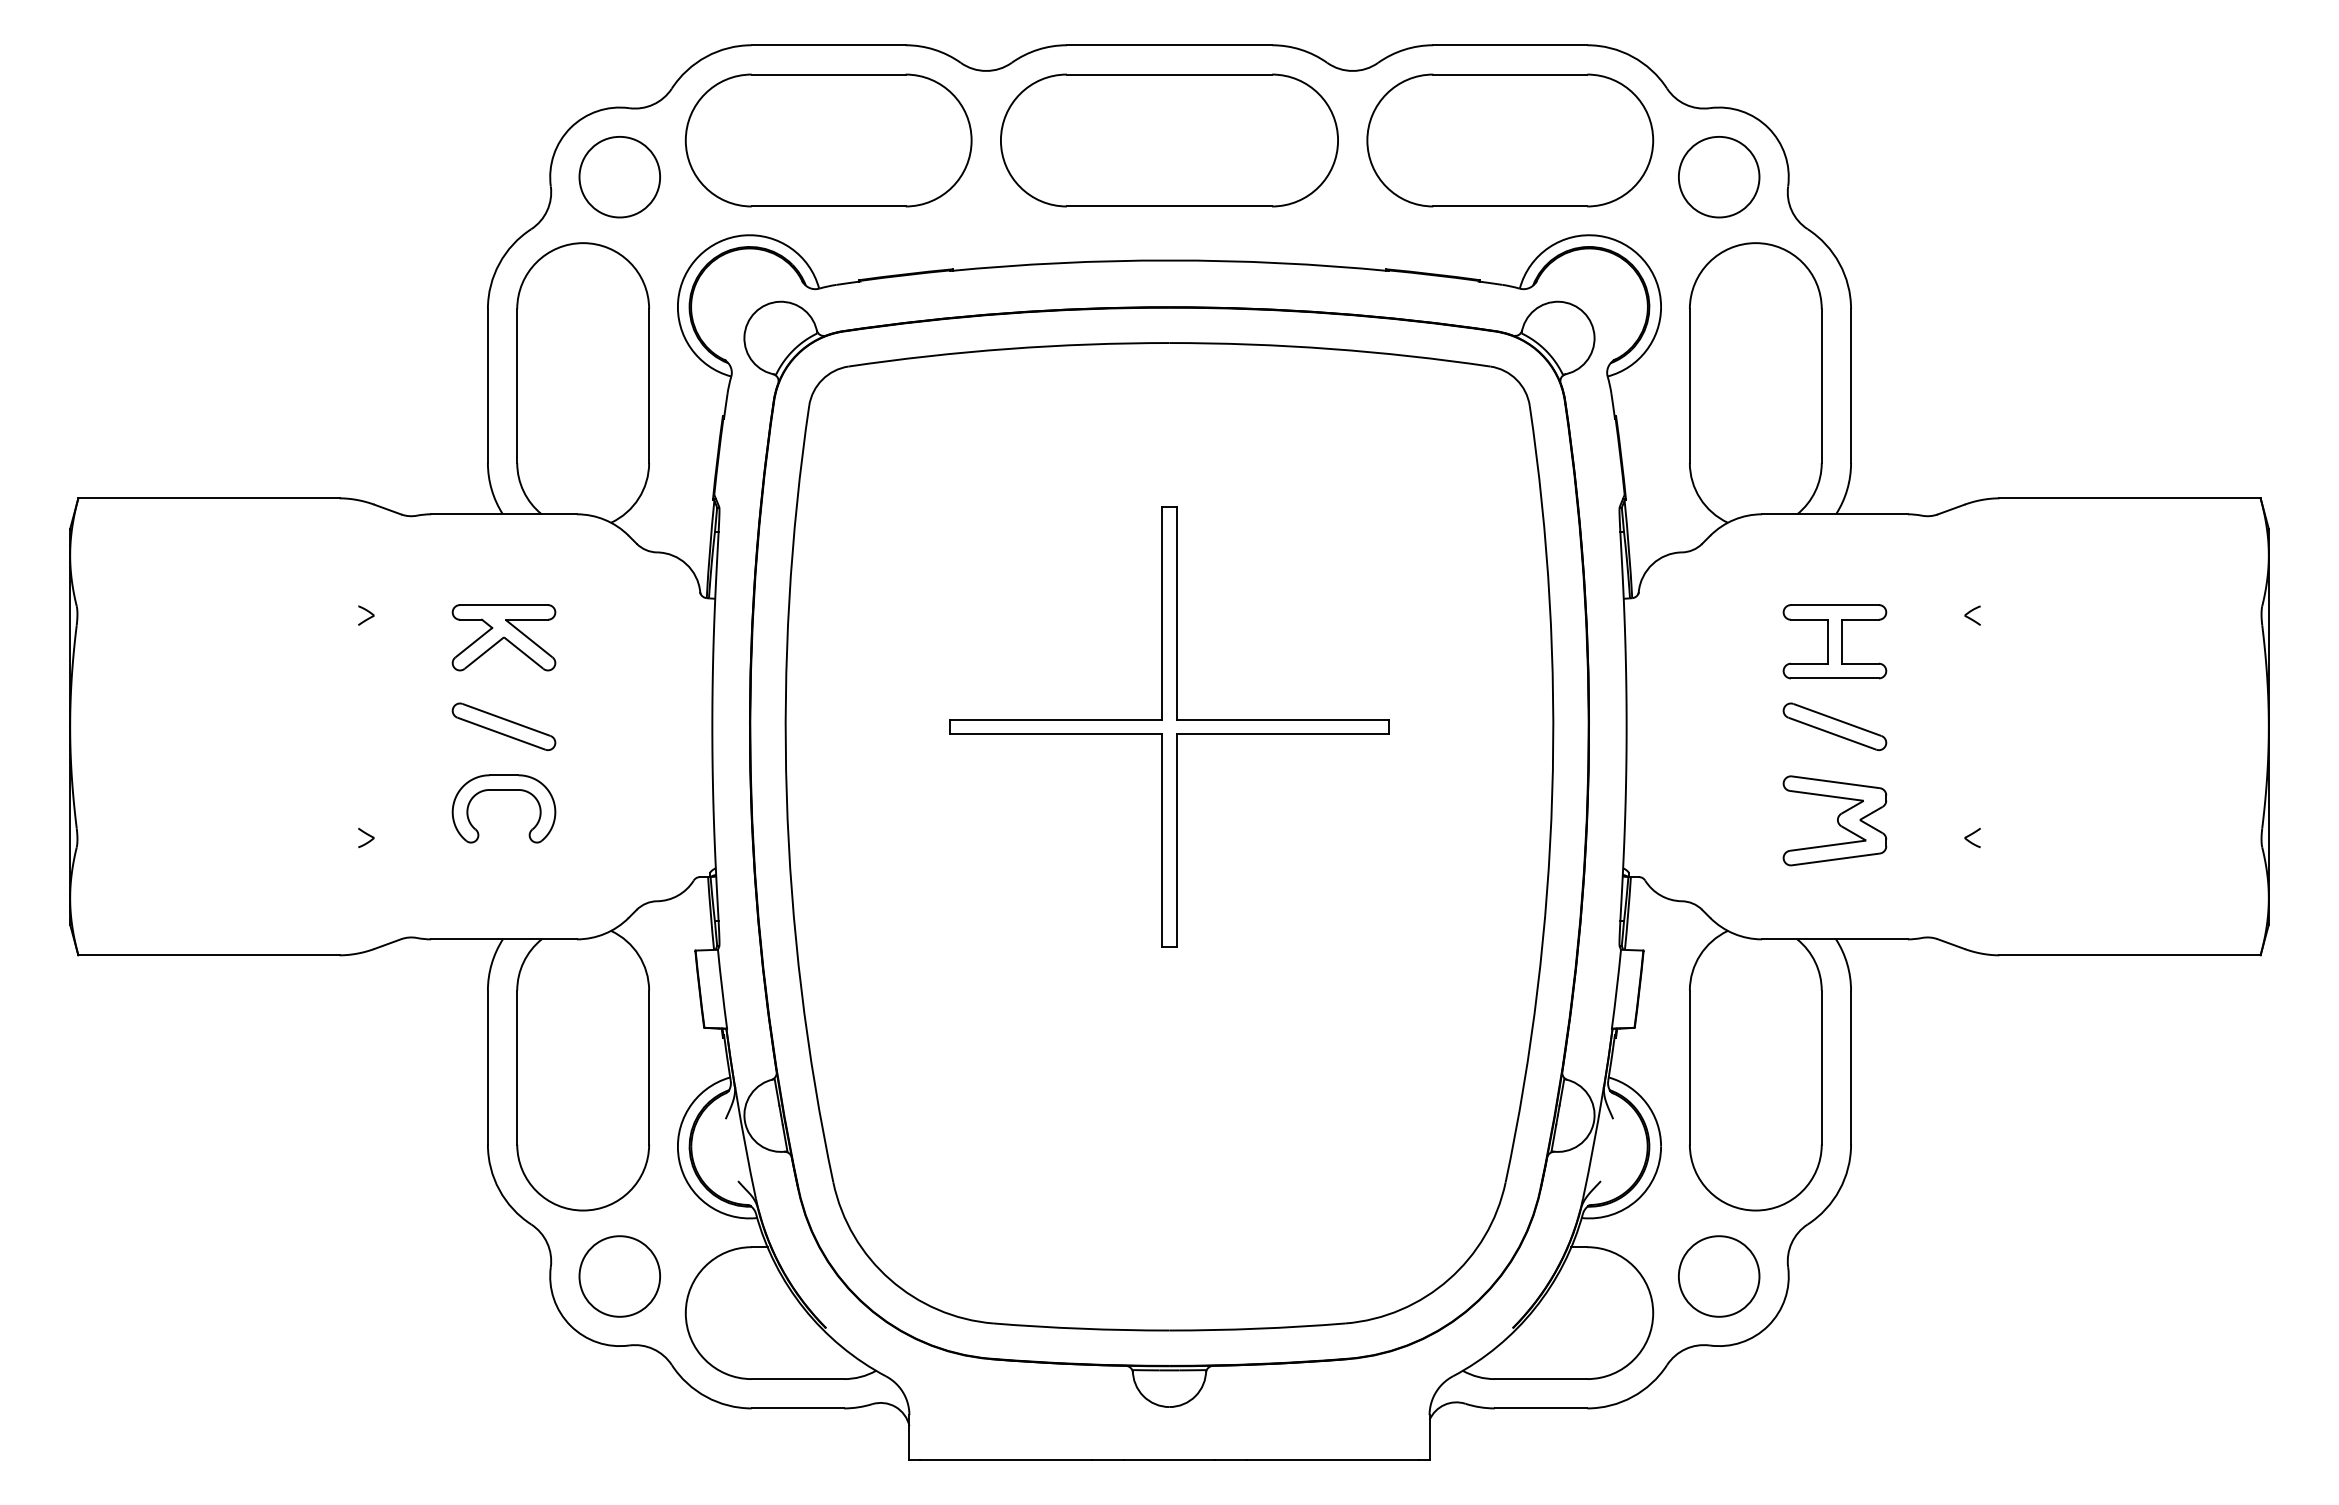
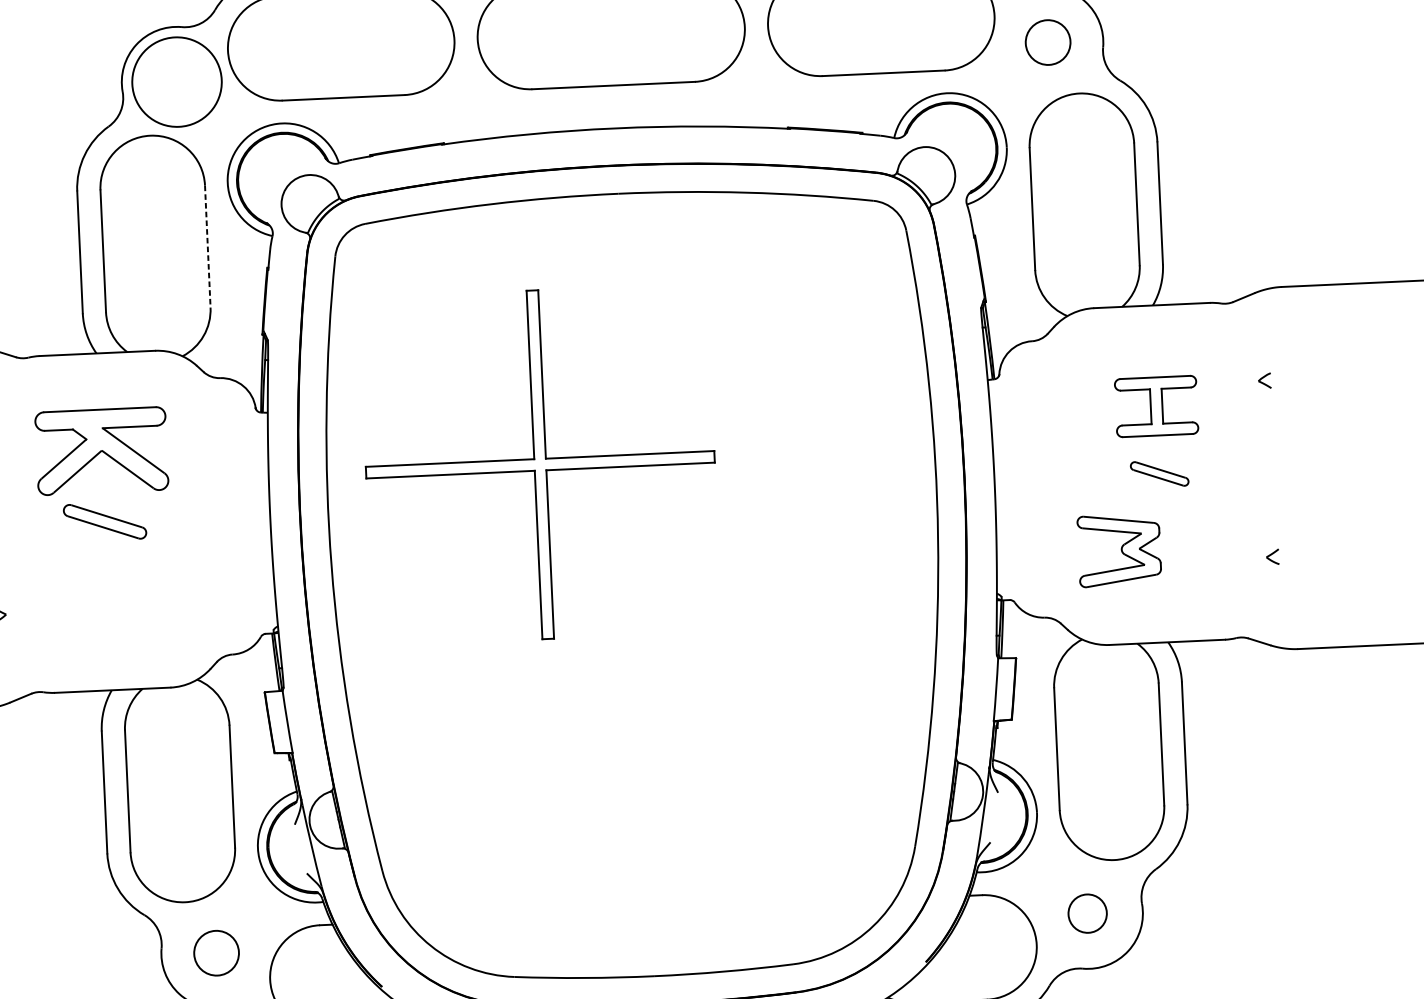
circle: (619, 176) -> (176, 81), size x1.4
circle: (1718, 176) -> (1047, 42), size x0.7
line: (649, 386) -> (208, 246), solid -> dashed
part: (503, 637) -> (101, 451), size x1.6
part: (1169, 726) -> (540, 464), moved
part: (1834, 726) -> (1159, 473), size x0.7
part: (503, 790) -> (106, 572), removed
part: (1834, 820) -> (1119, 550), moved
circle: (619, 1276) -> (216, 953), size x0.7
circle: (1718, 1276) -> (1087, 913), size x0.6

